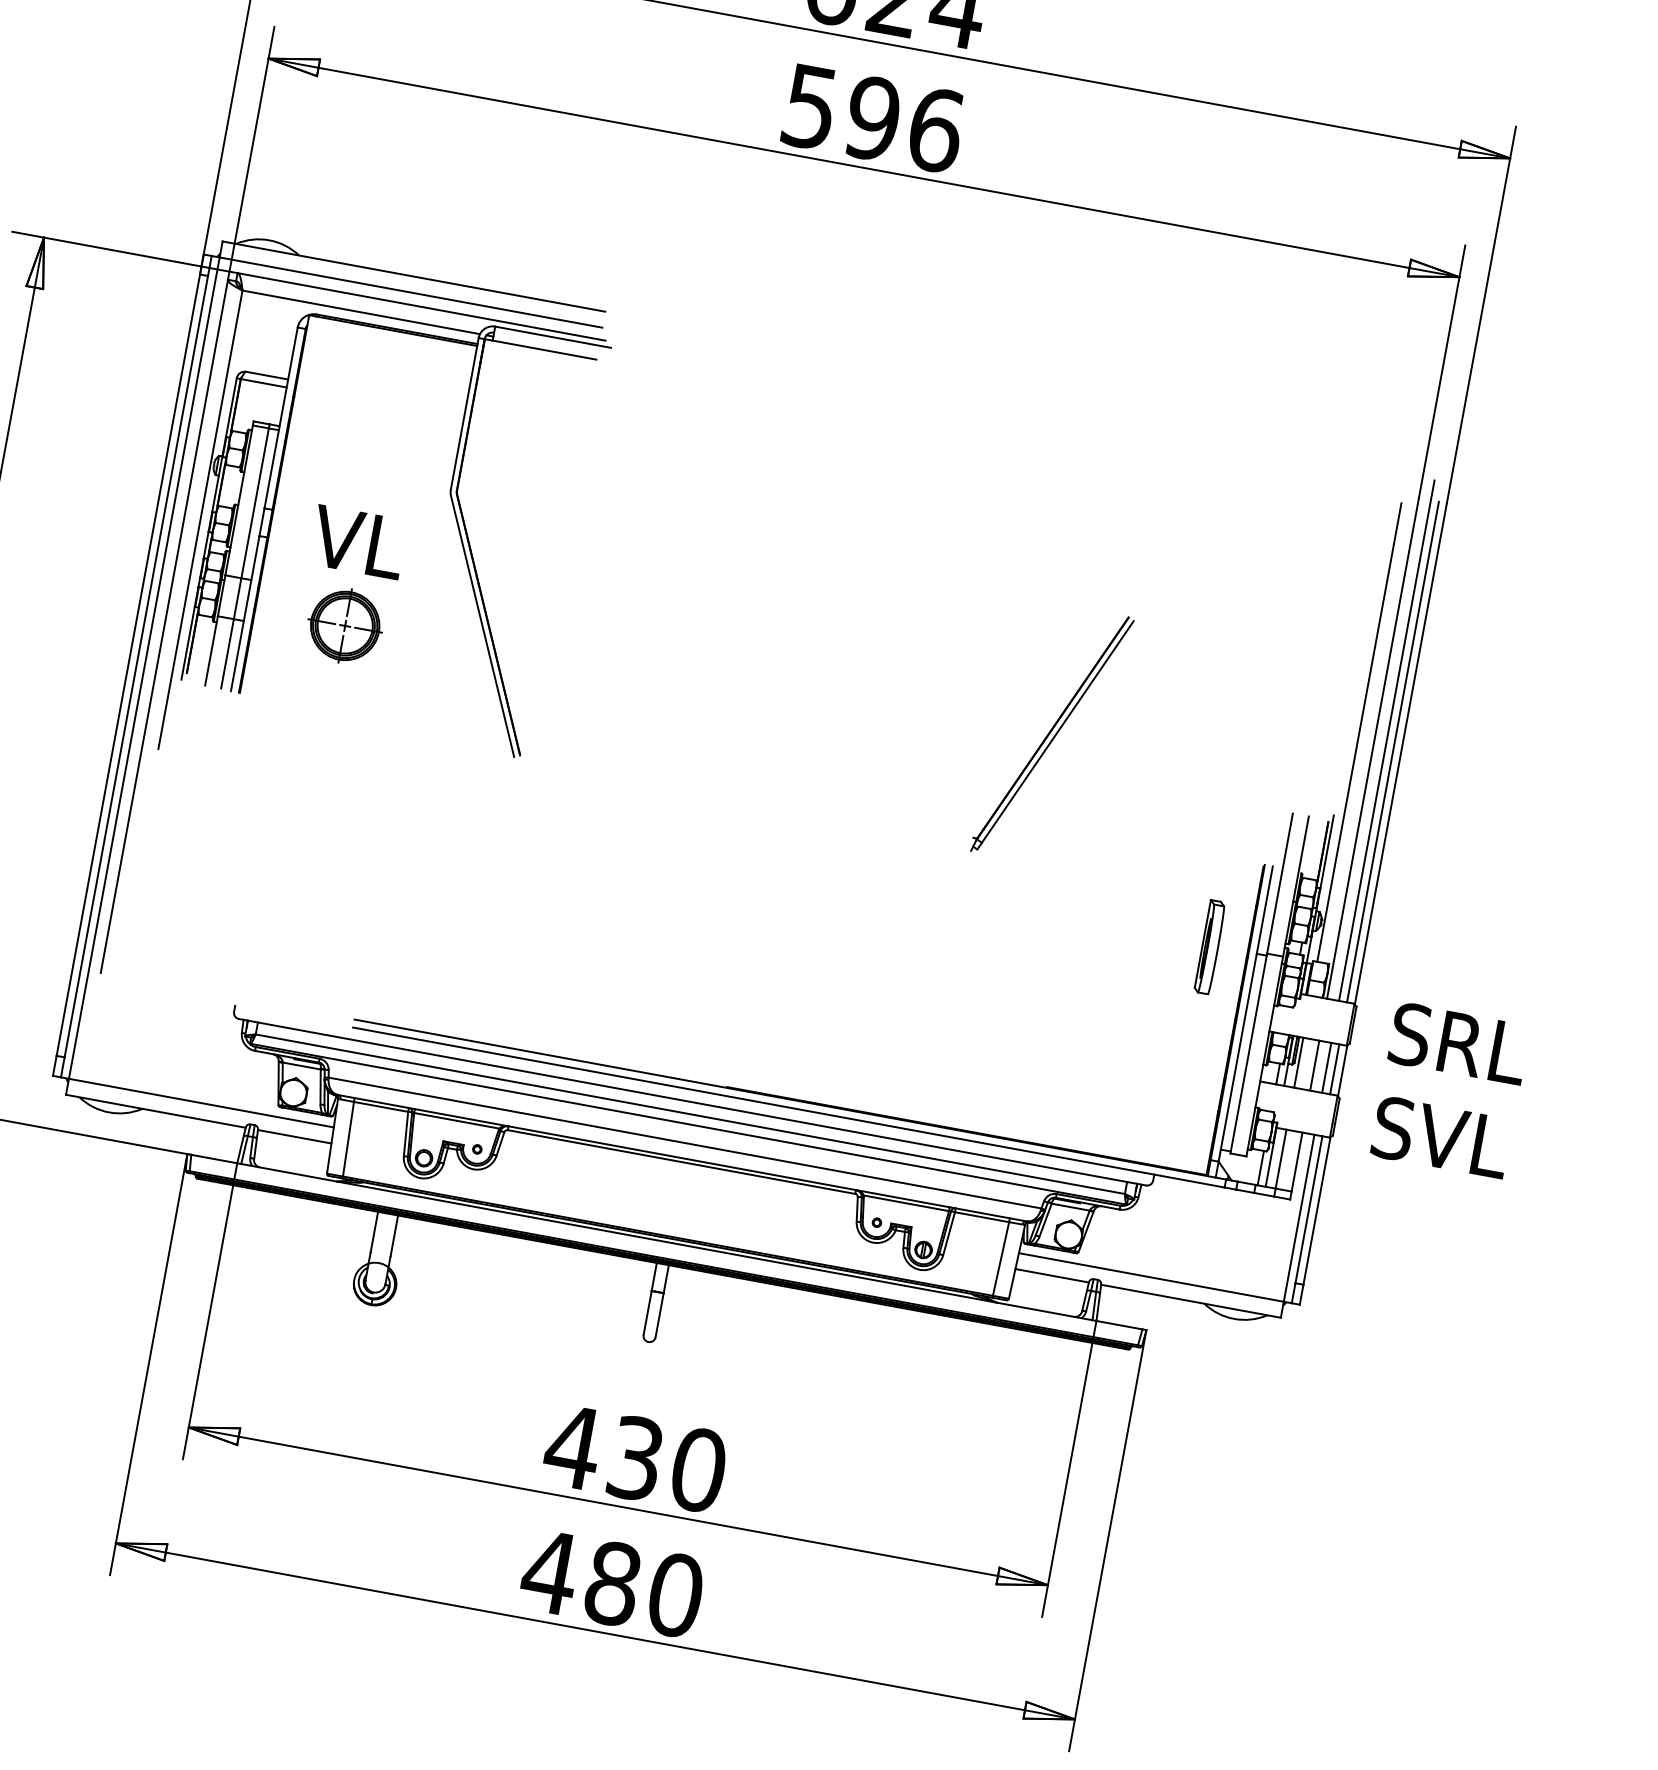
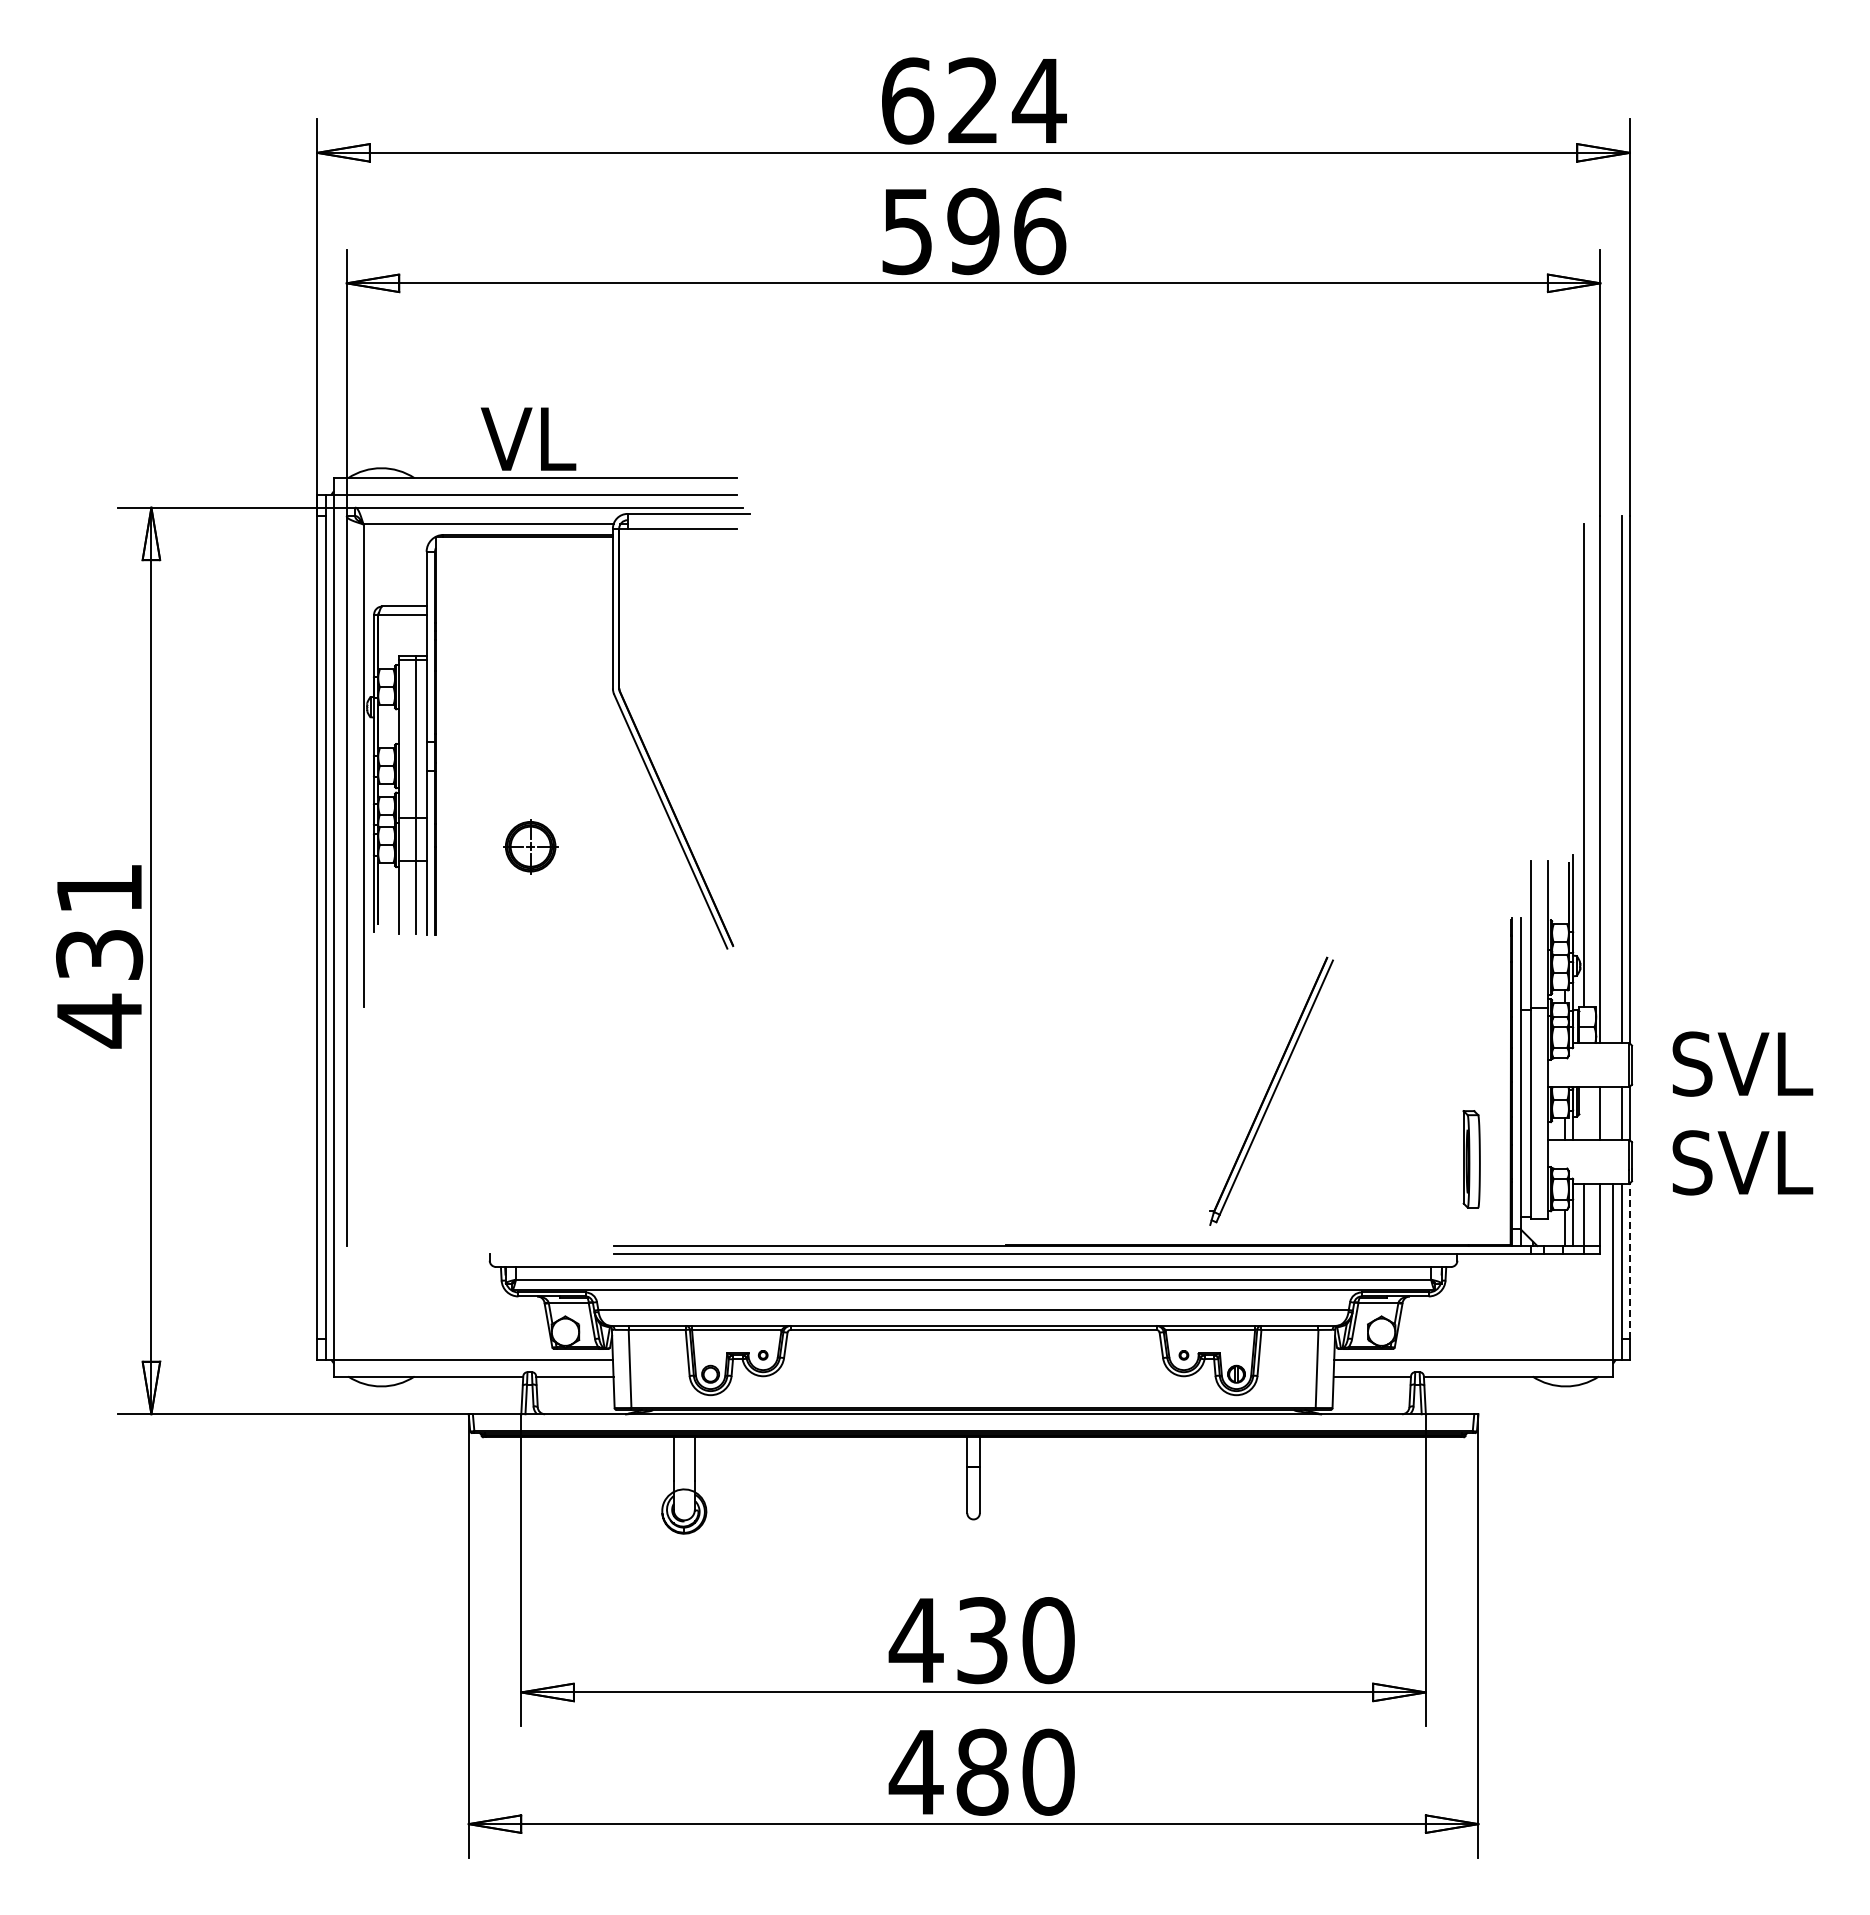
text: (358, 541) -> (528, 438), moved
part: (344, 625) -> (530, 846), size x0.7
part: (1052, 733) -> (1271, 1090), moved
line: (1387, 740) -> (1613, 768), removed
part: (1209, 947) -> (1471, 1159), moved
text: (1480, 1046) -> (1765, 1063), SRL -> SVL
line: (1298, 1062) -> (1583, 1113), removed
line: (1327, 1067) -> (1613, 1113), removed
line: (1316, 1211) -> (1629, 1261), solid -> dashed

